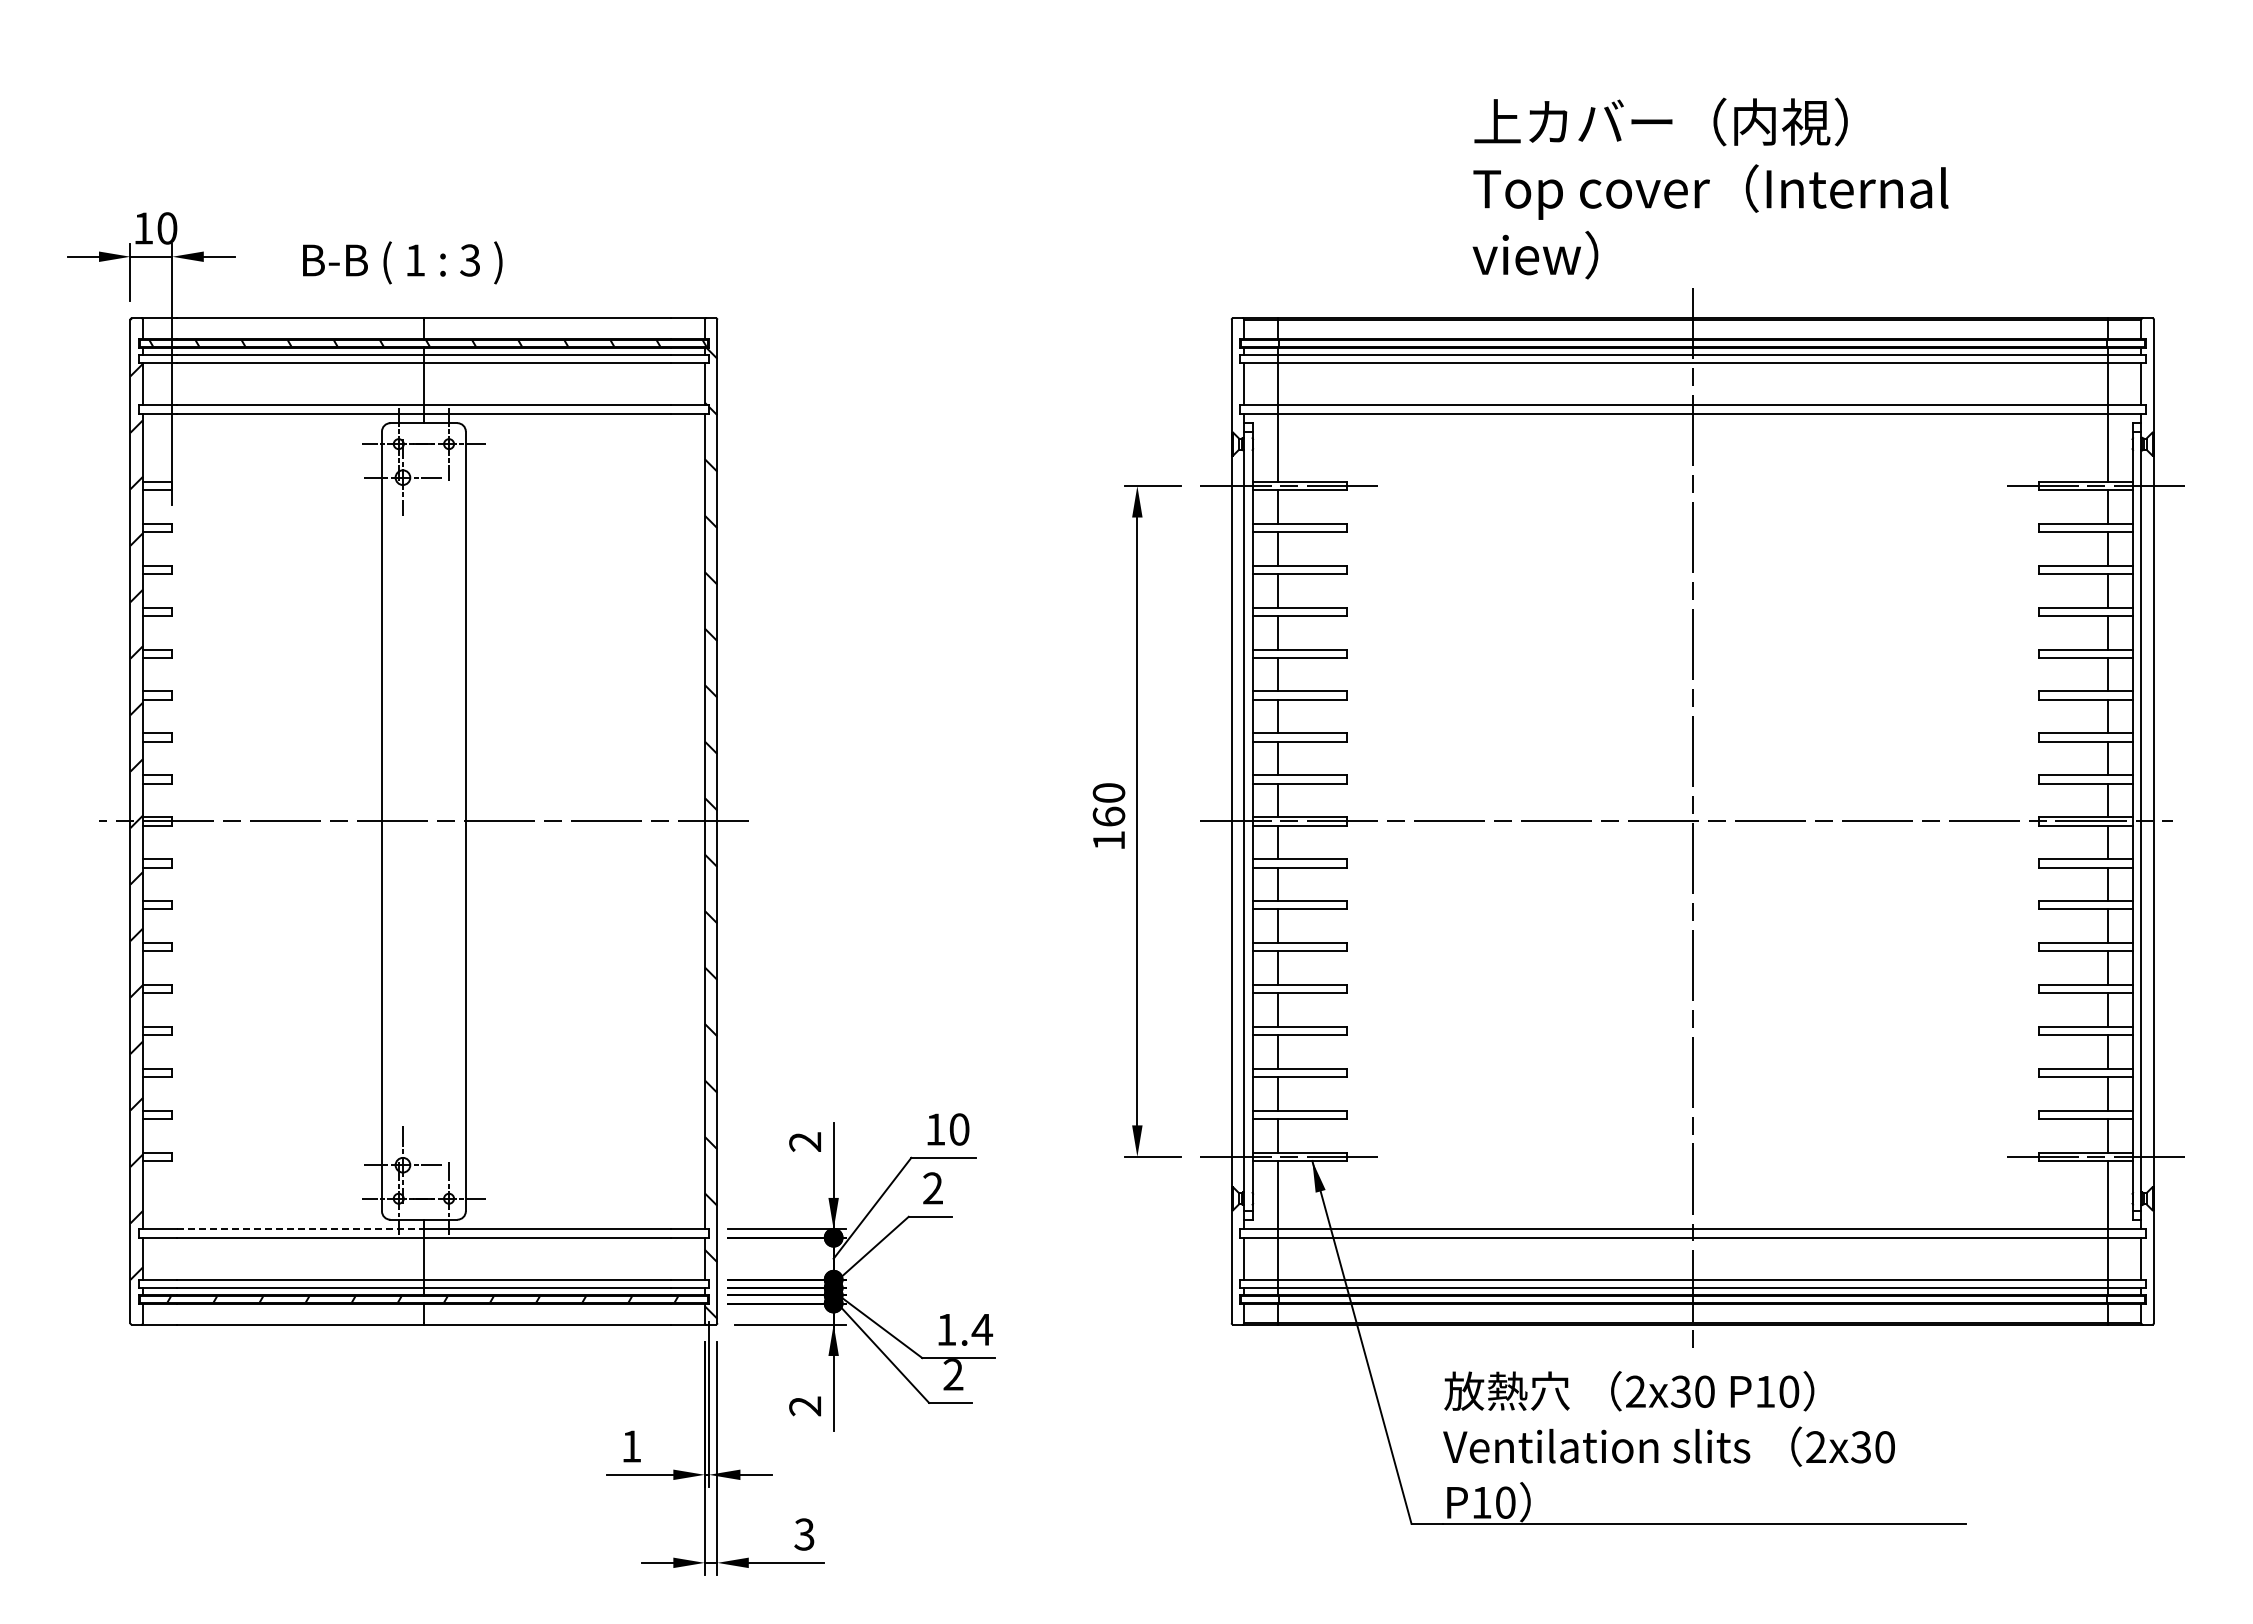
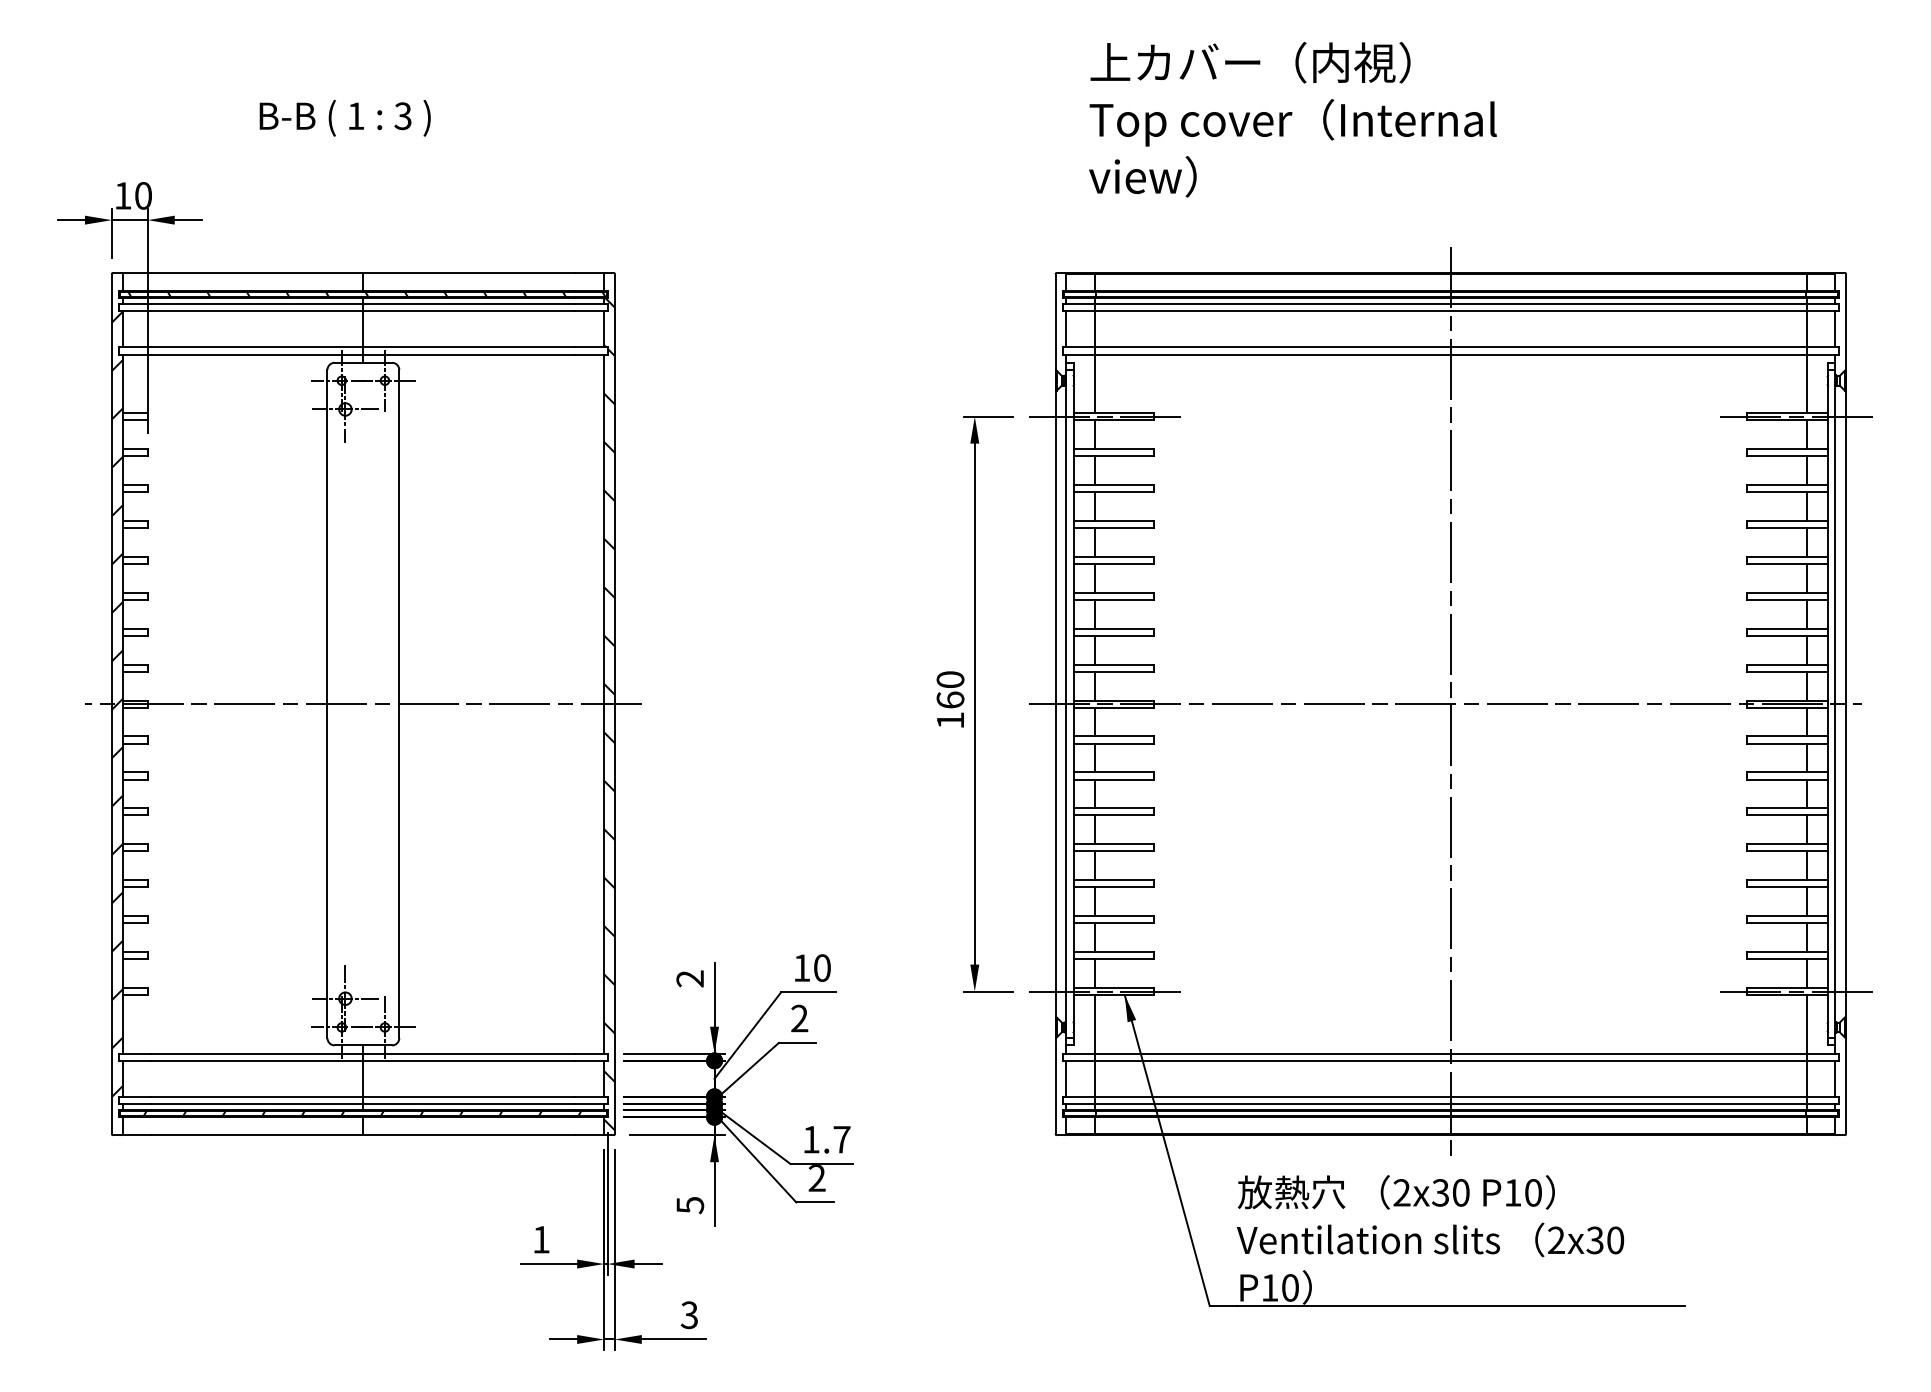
text: (1710, 188) -> (1292, 119), moved
text: (402, 262) -> (345, 117), moved
line: (300, 1229) -> (257, 1053), dashed -> solid
text: (982, 1329) -> (842, 1139), 1.4 -> 1.7
text: (805, 1406) -> (690, 1205), 2 -> 5

